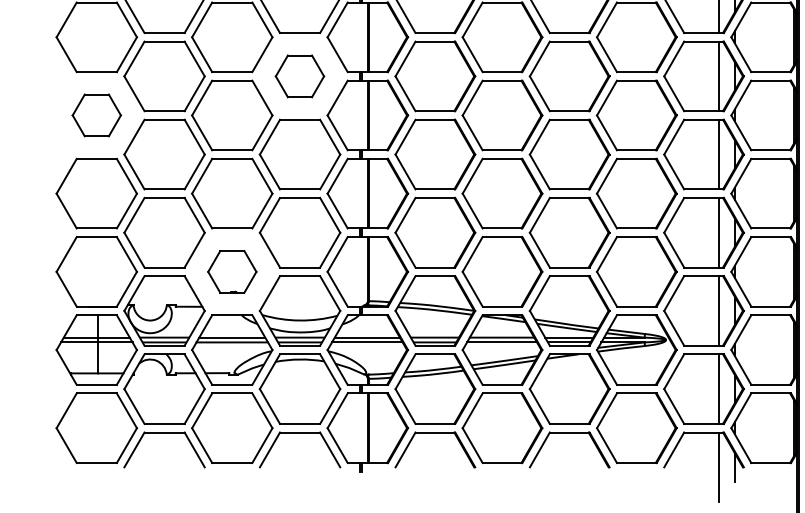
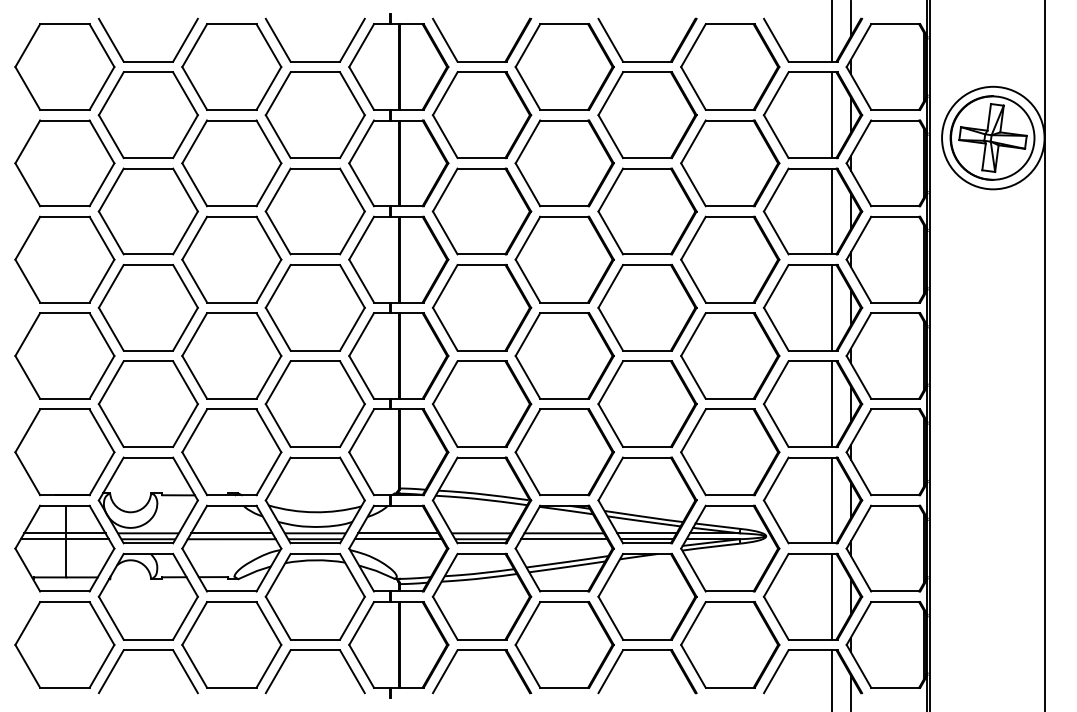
part: (299, 76) -> (314, 211), size x1.67
part: (96, 115) -> (64, 259), size x1.67
part: (232, 272) -> (231, 452), size x1.67

